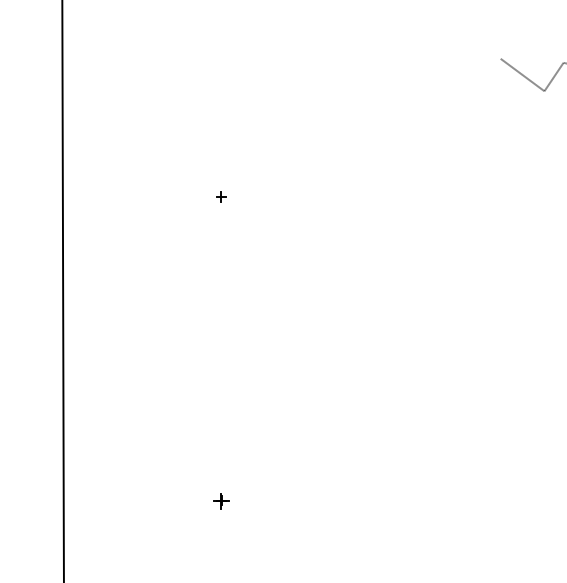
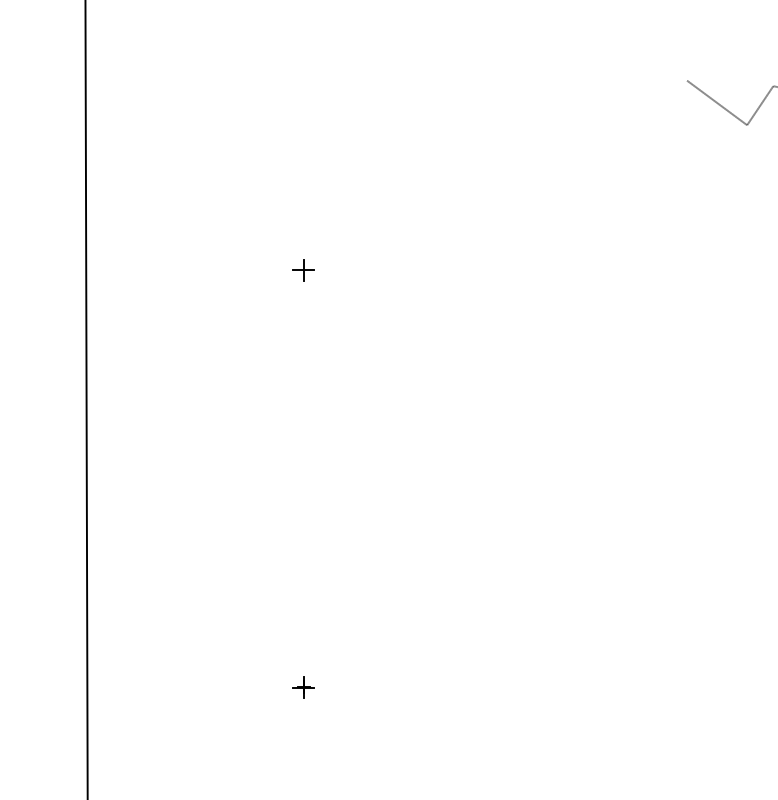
part: (221, 196) -> (303, 269), size x1.67

